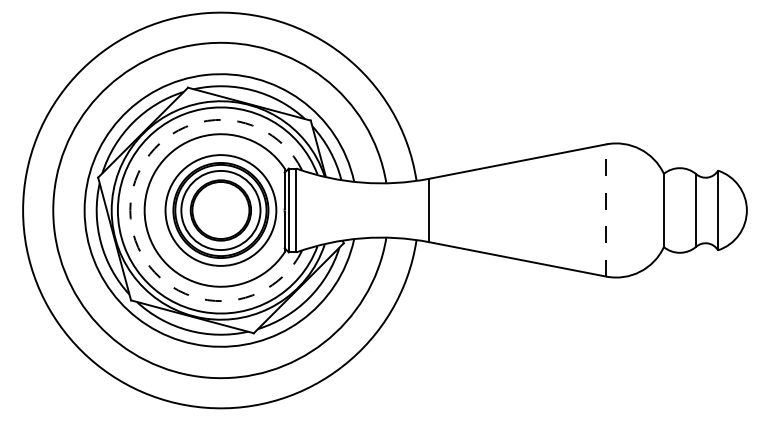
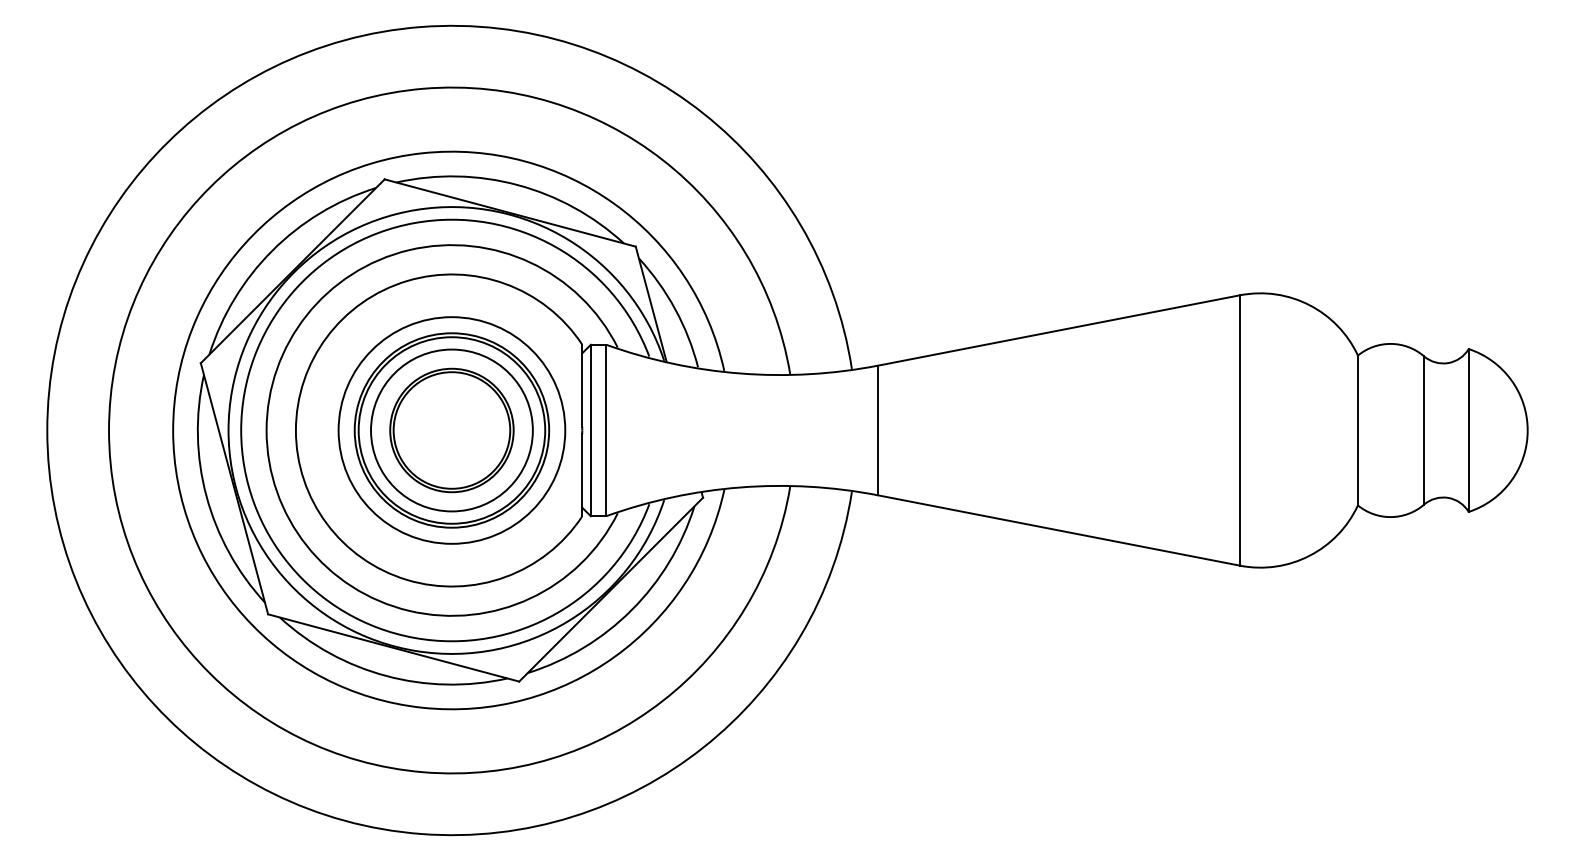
line: (606, 209) -> (1240, 428), dashed -> solid
arc: (130, 210) -> (266, 430), dashed -> solid

